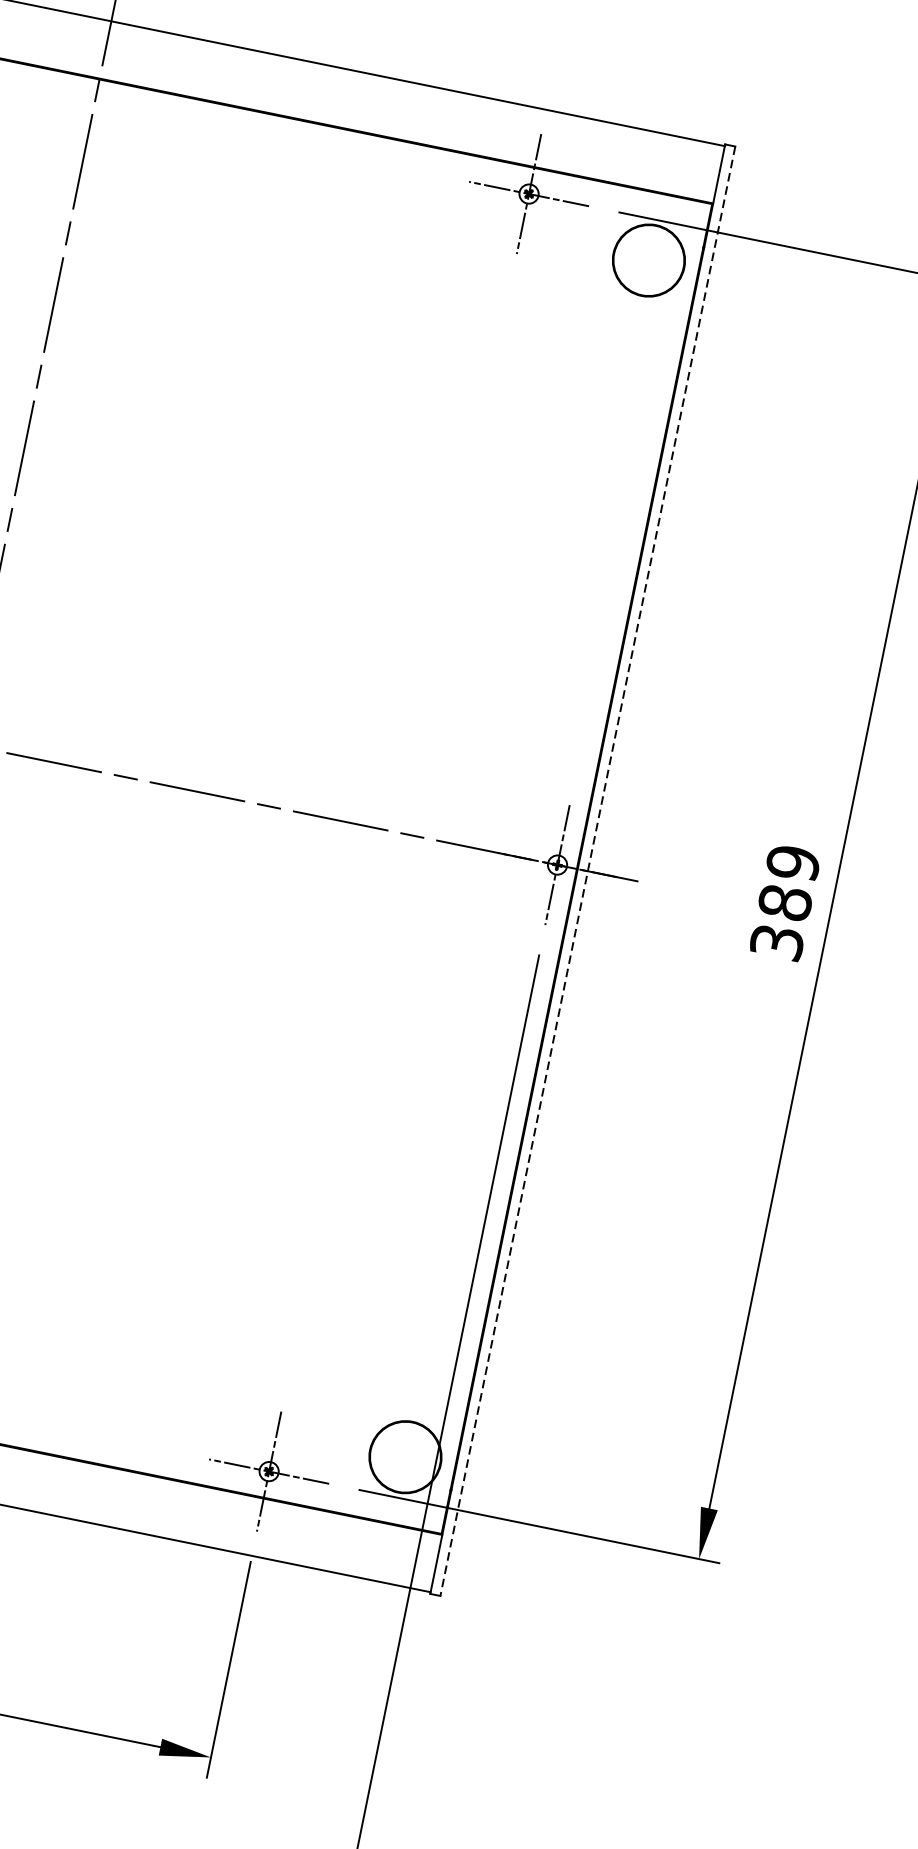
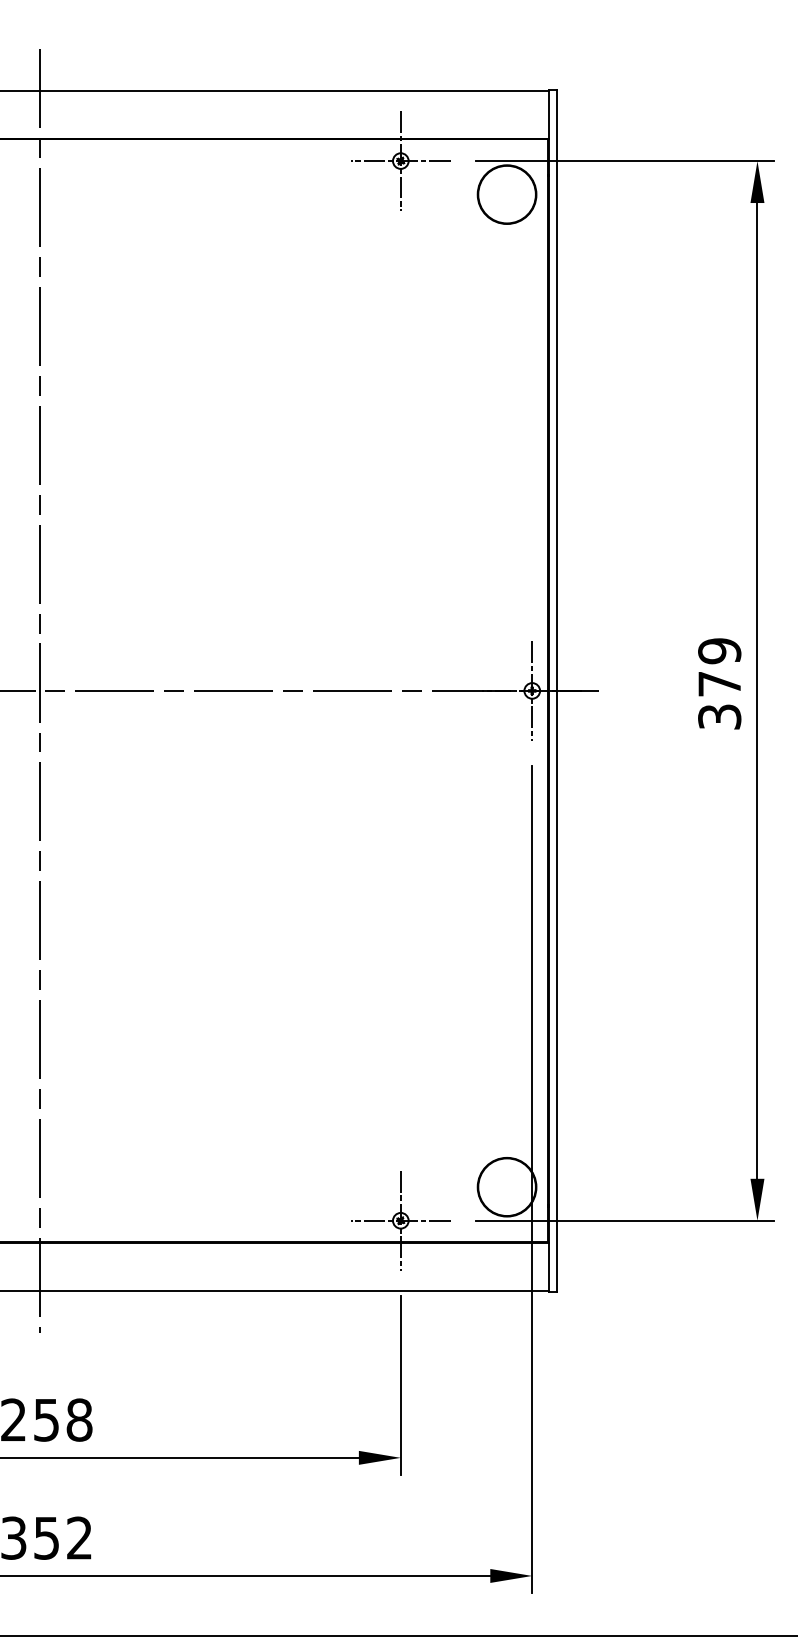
line: (587, 871) -> (557, 691), dashed -> solid
text: (785, 902) -> (719, 683), 389 -> 379

